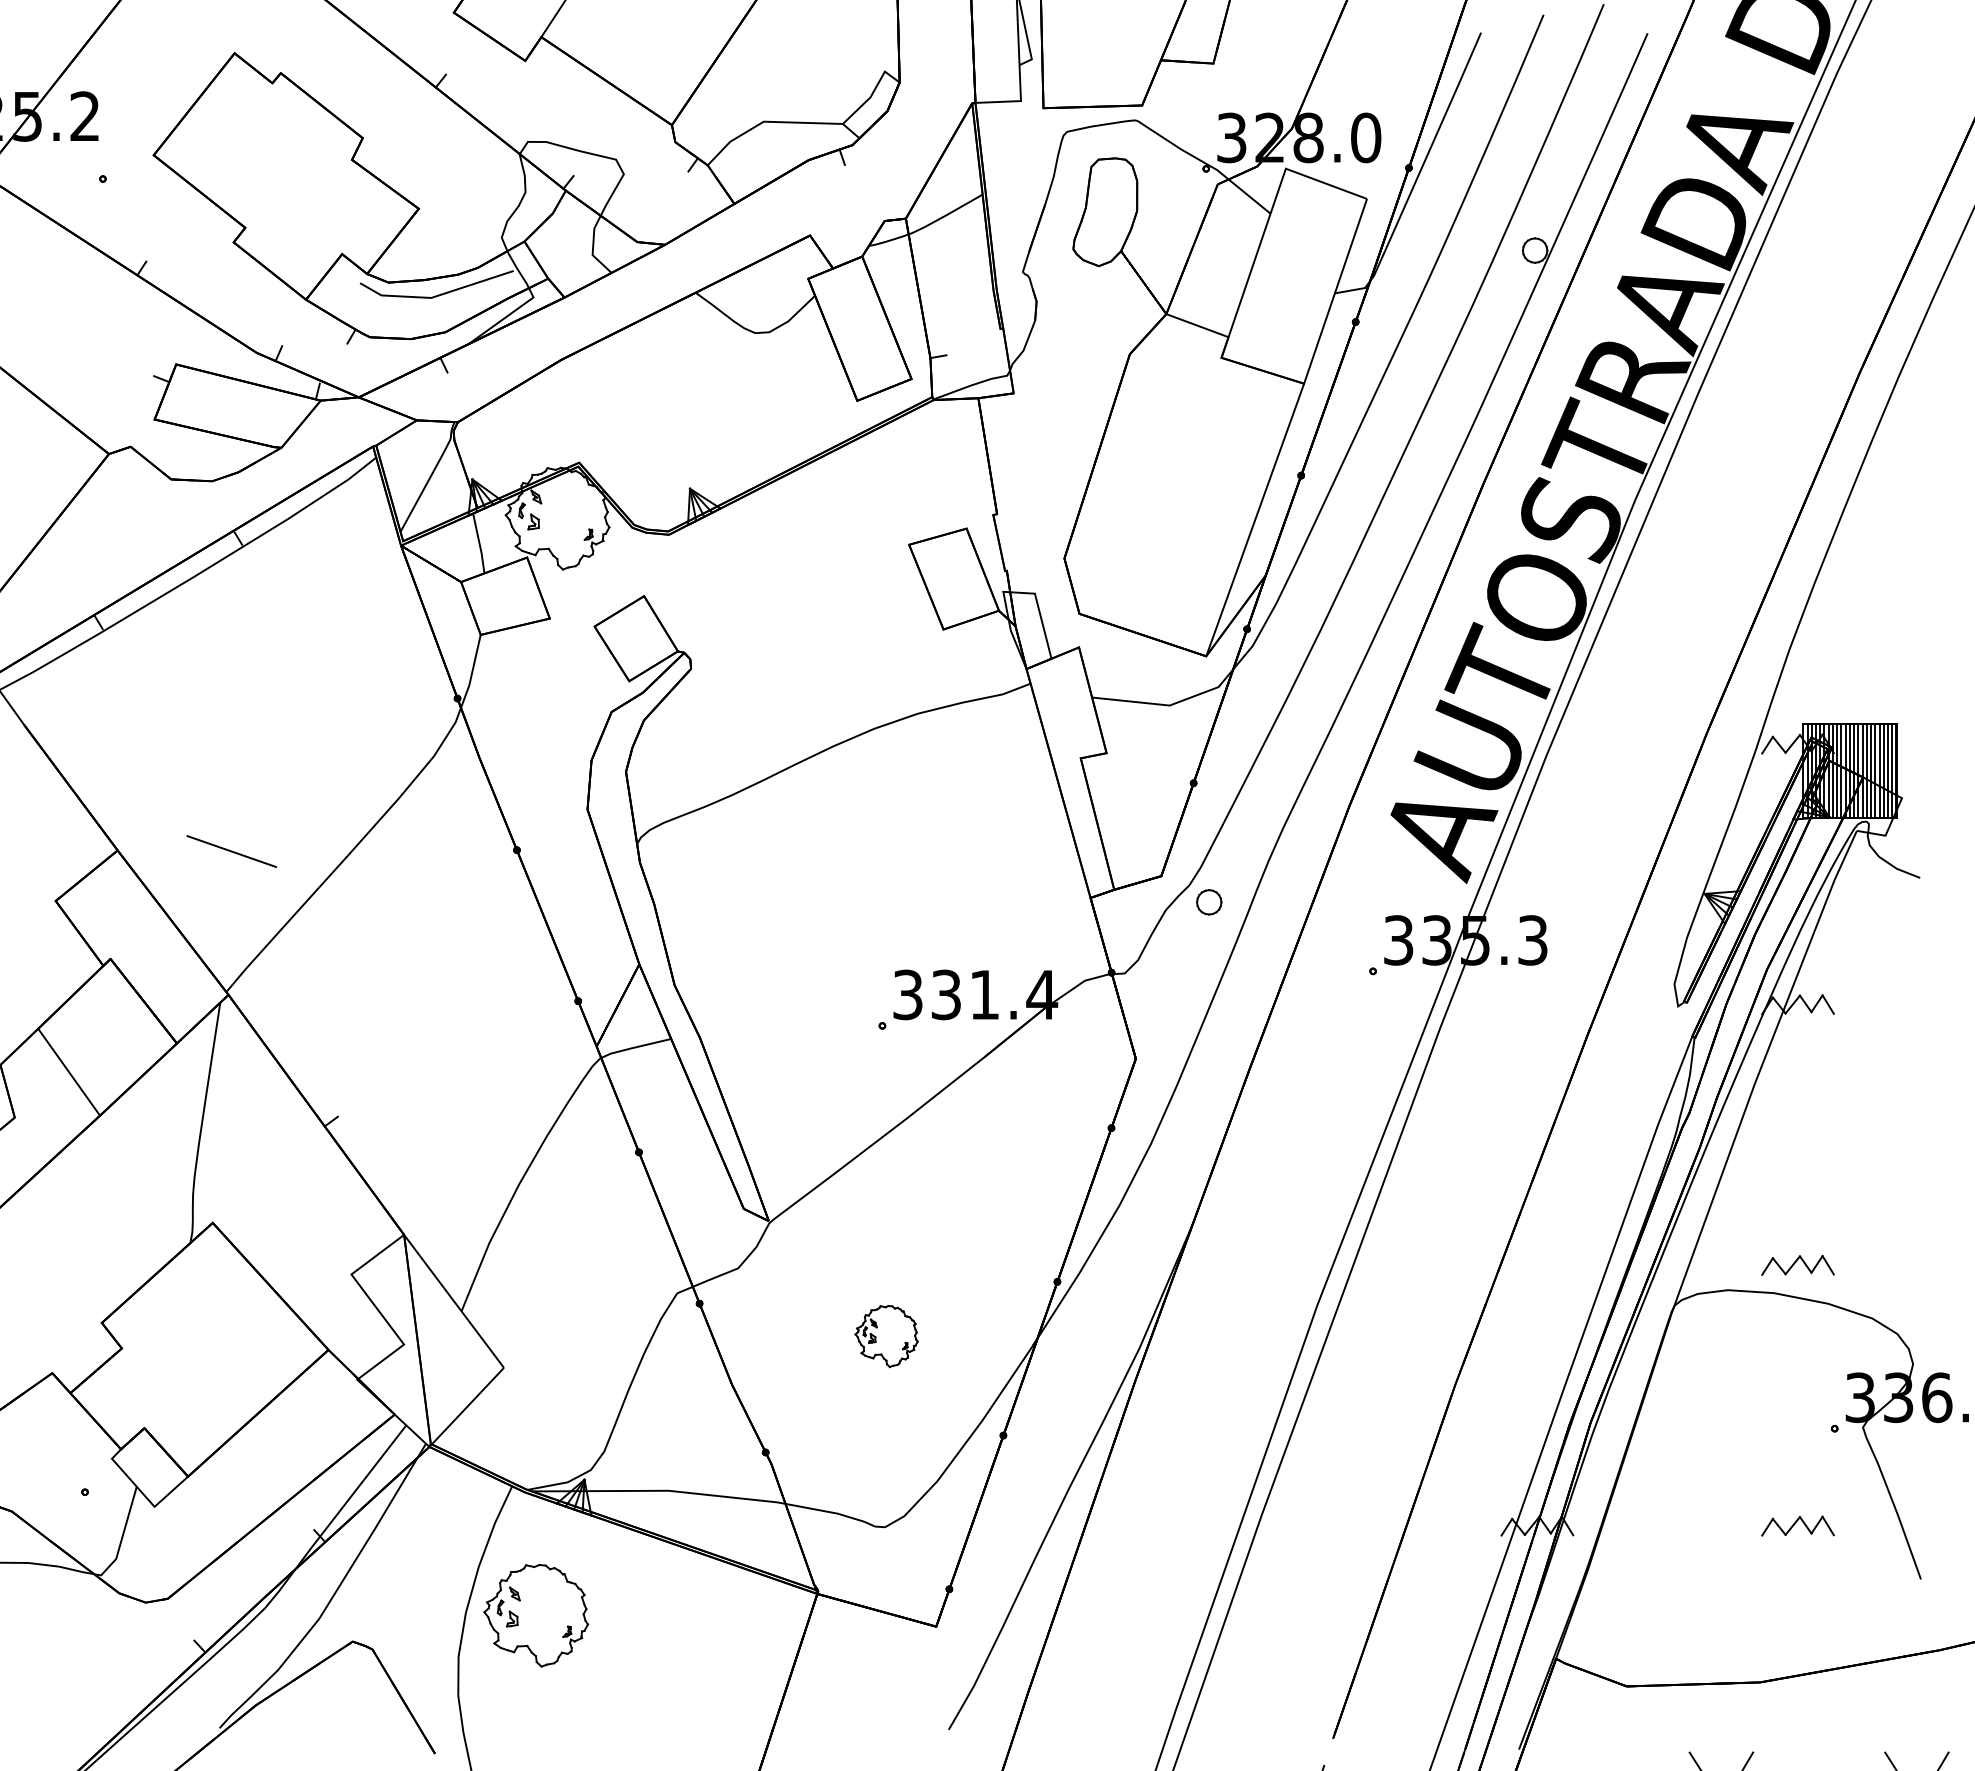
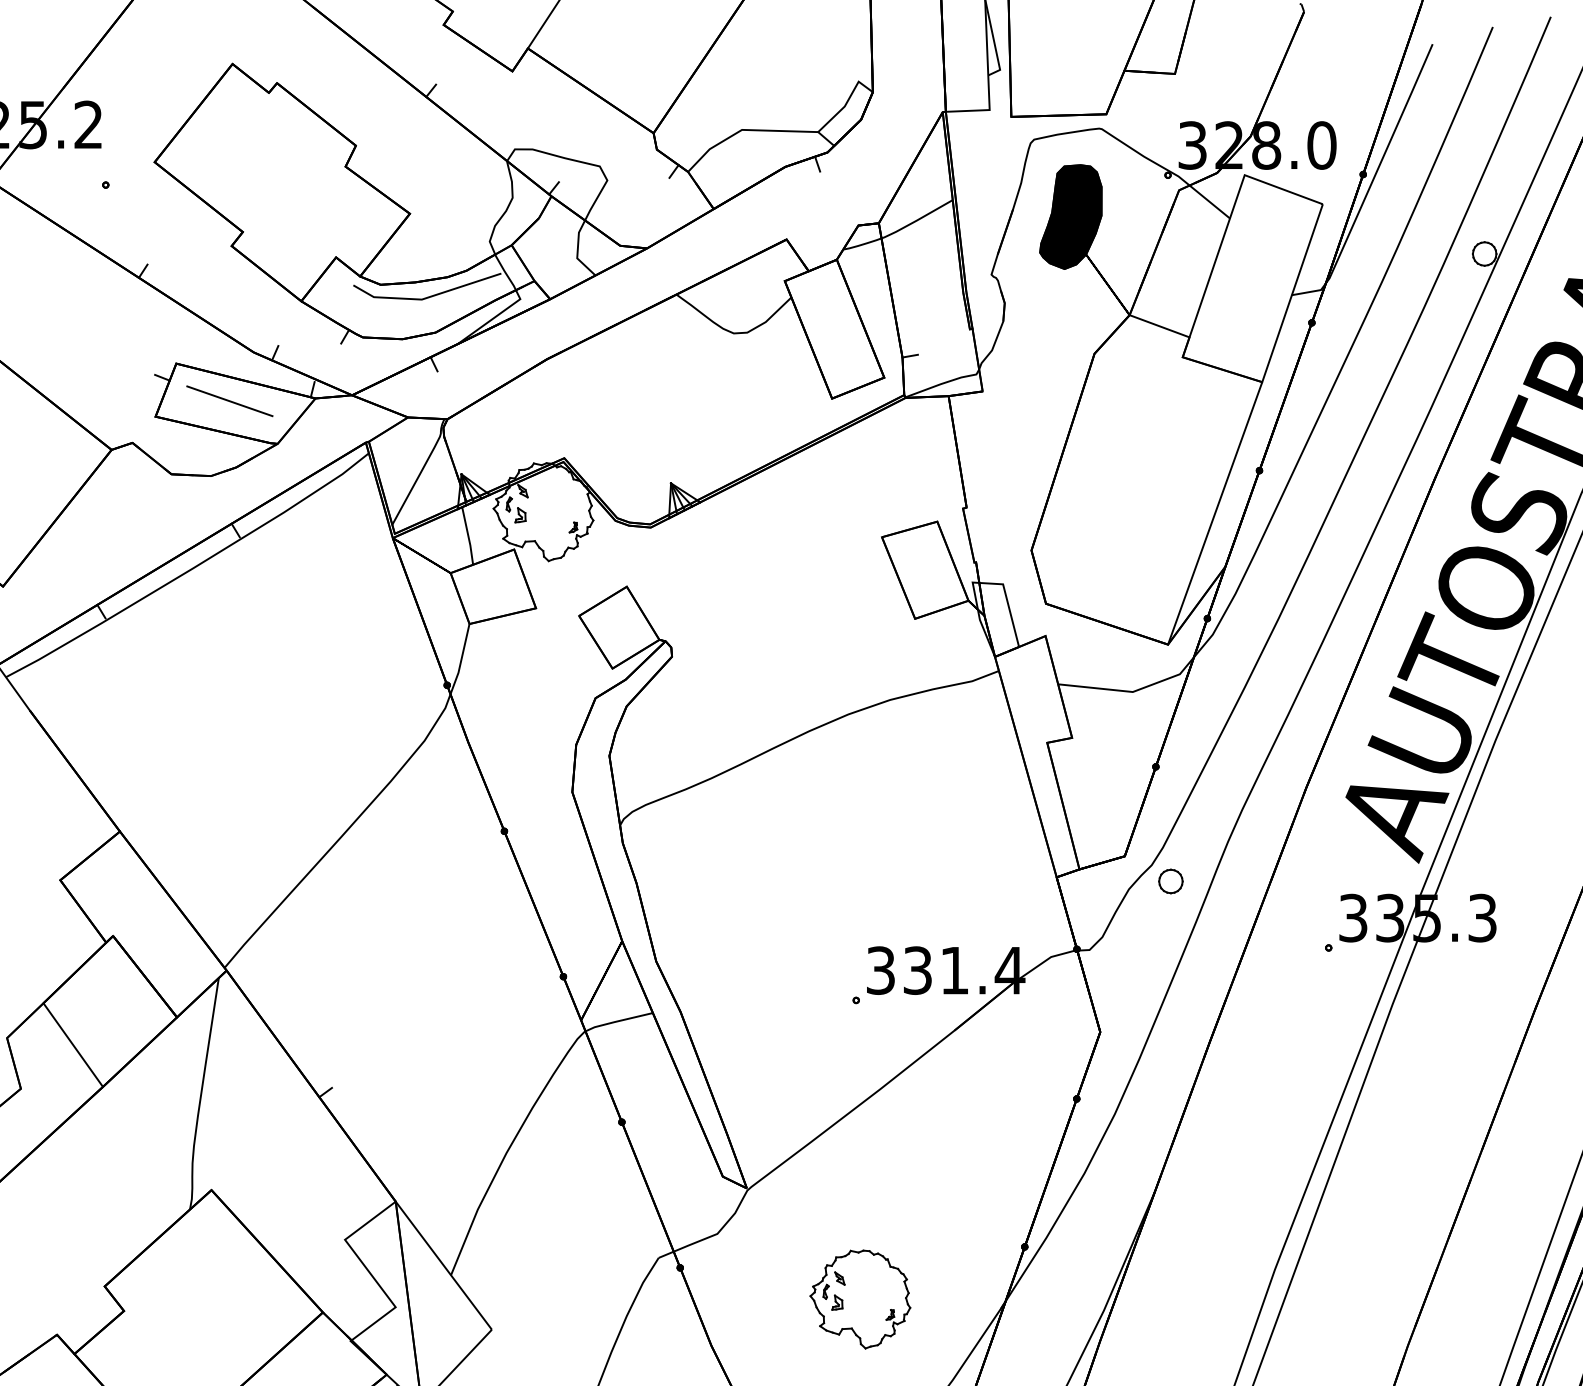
fill: (1105, 212) -> (1071, 217), added
line: (231, 851) -> (229, 401), moved
part: (886, 1336) -> (860, 1299), size x1.67

